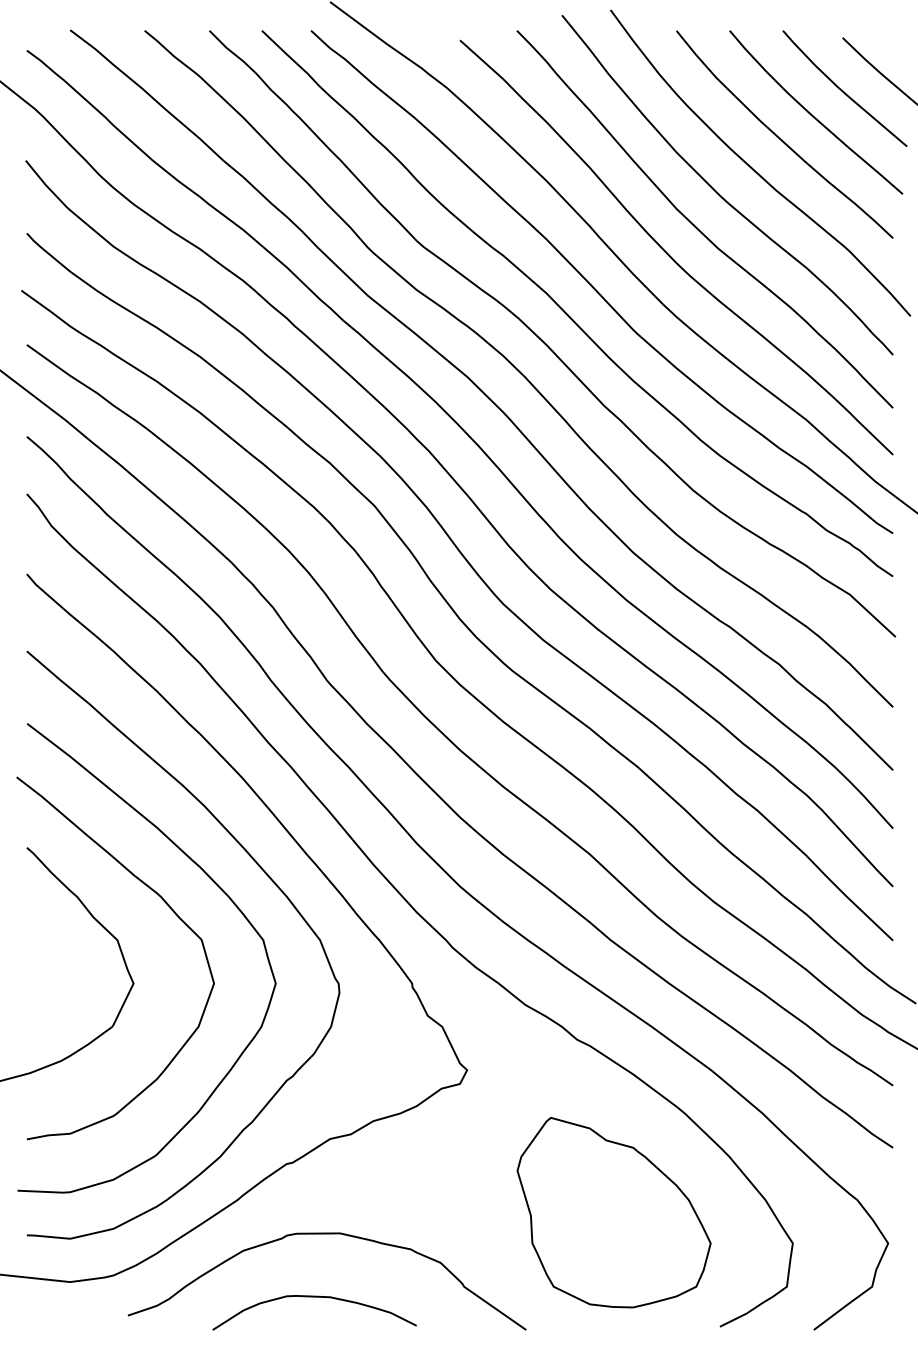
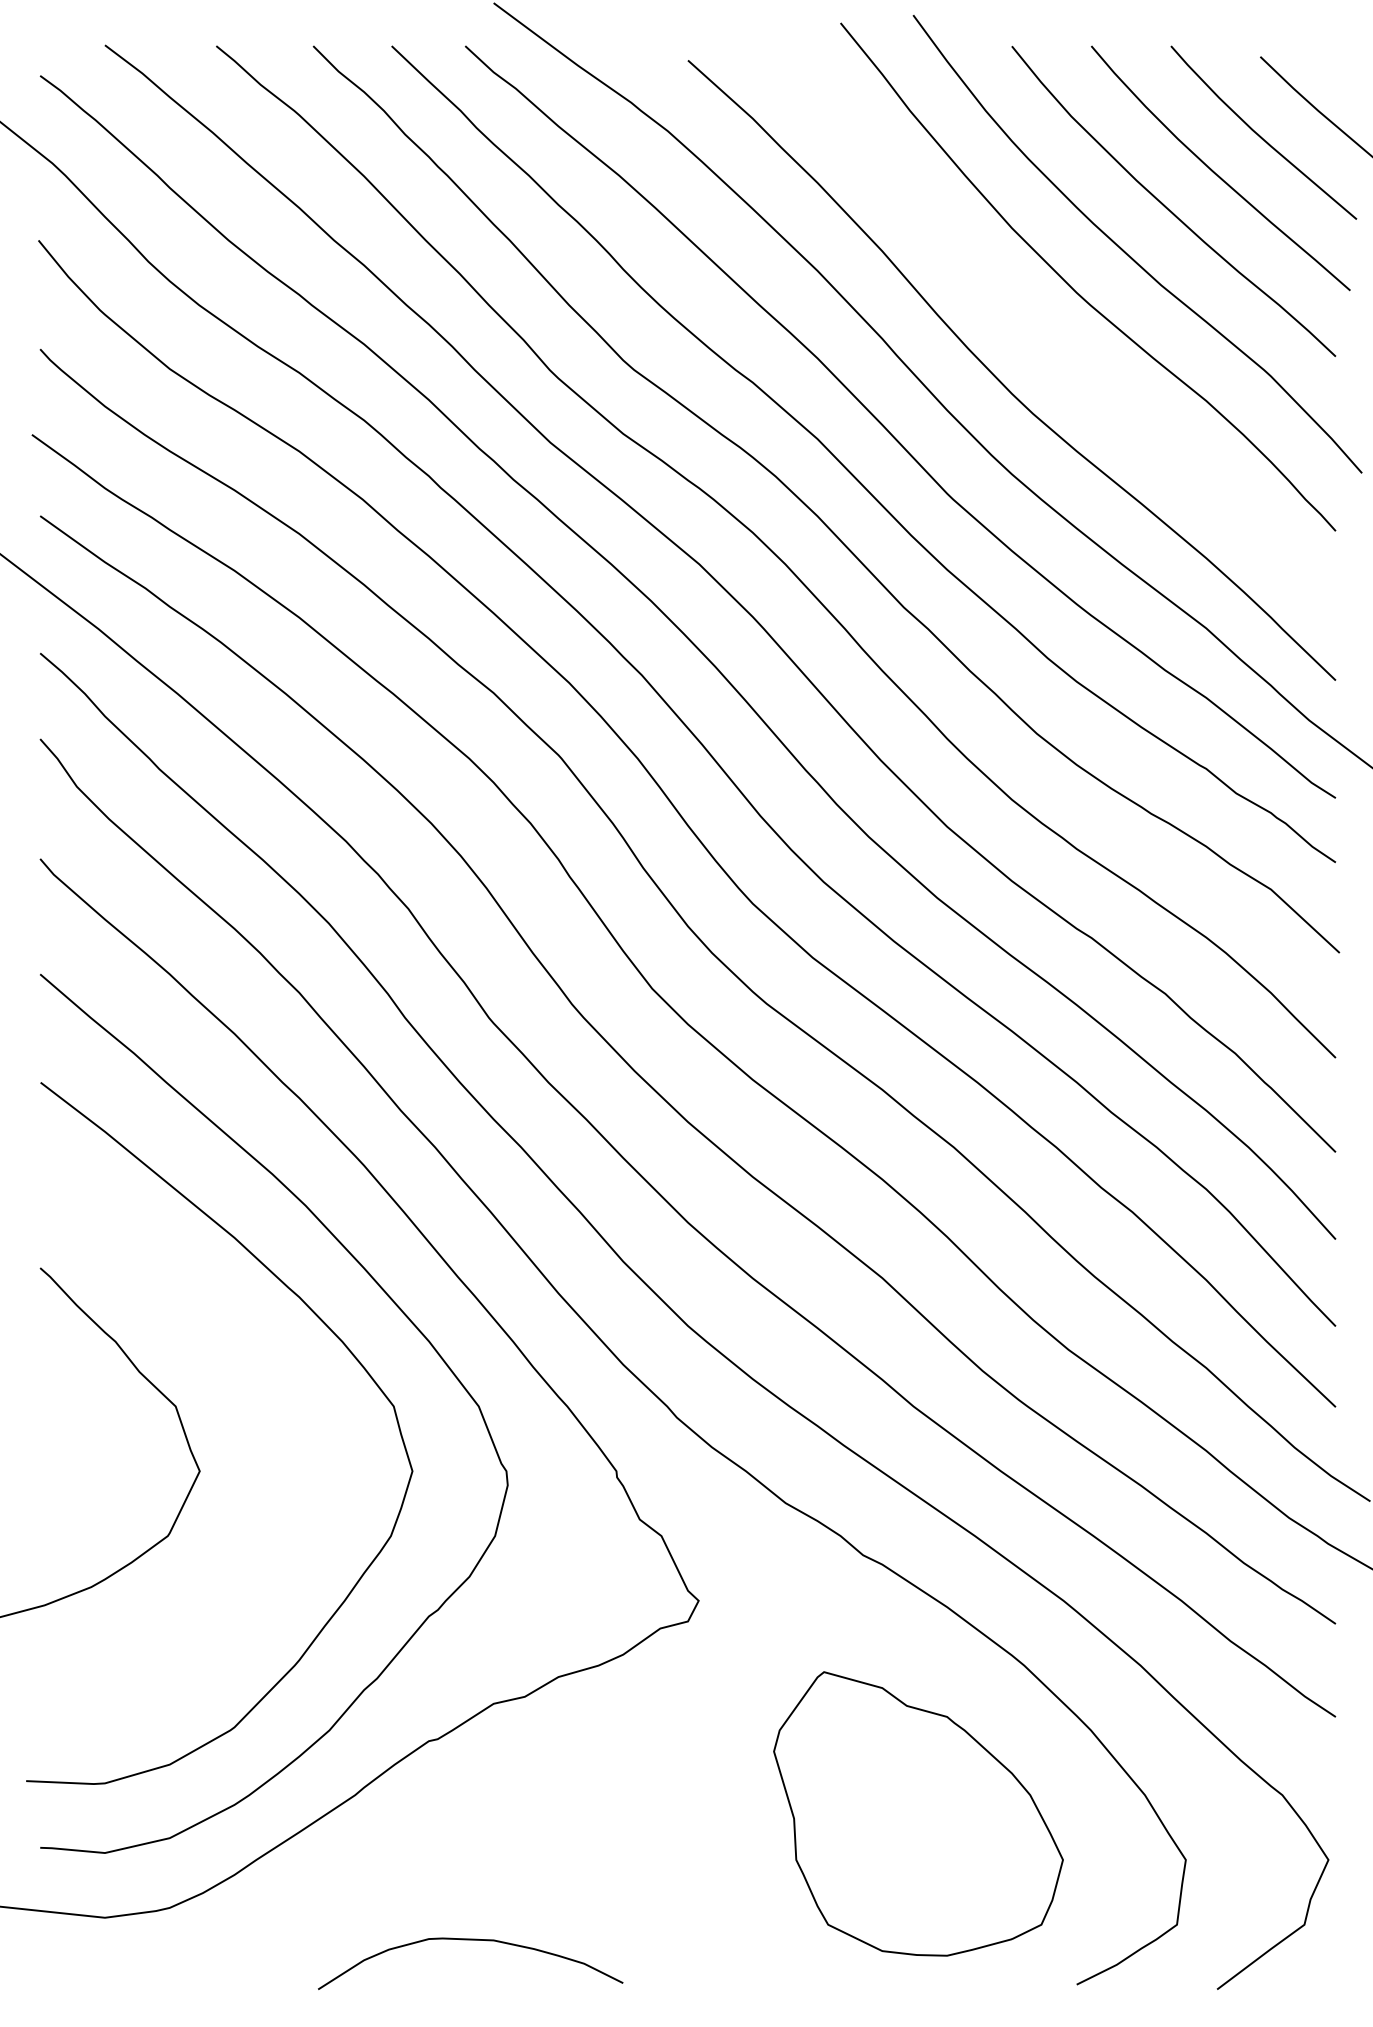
curve: (696, 226) -> (1041, 338), removed
curve: (169, 908) -> (253, 1359), removed
curve: (326, 1234) -> (488, 1846), removed

